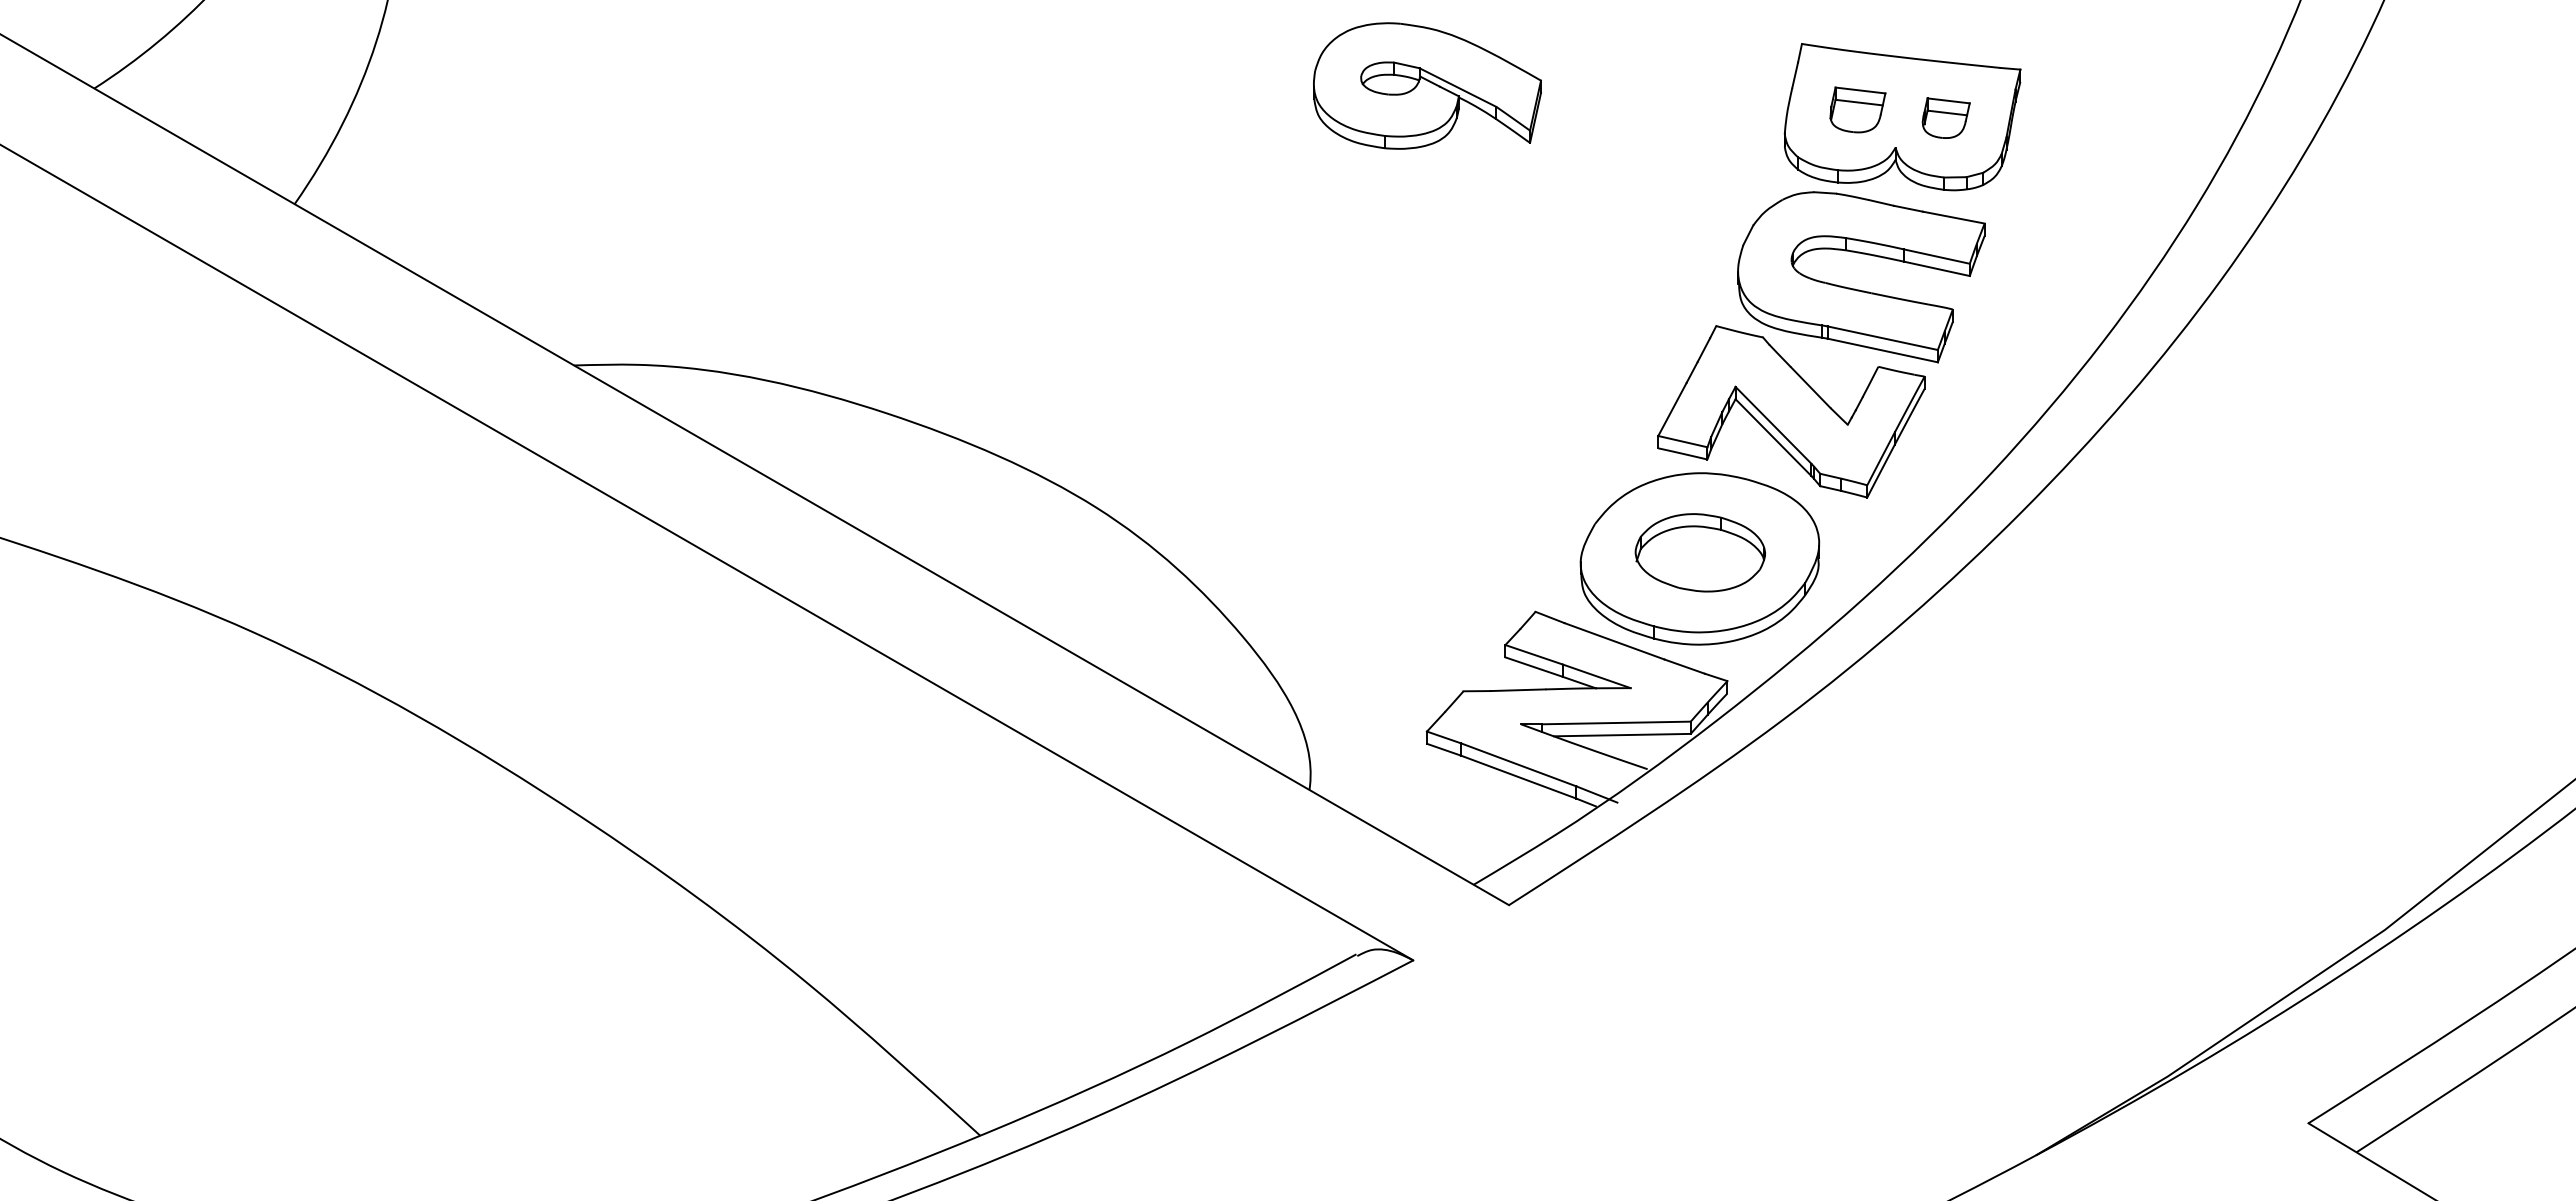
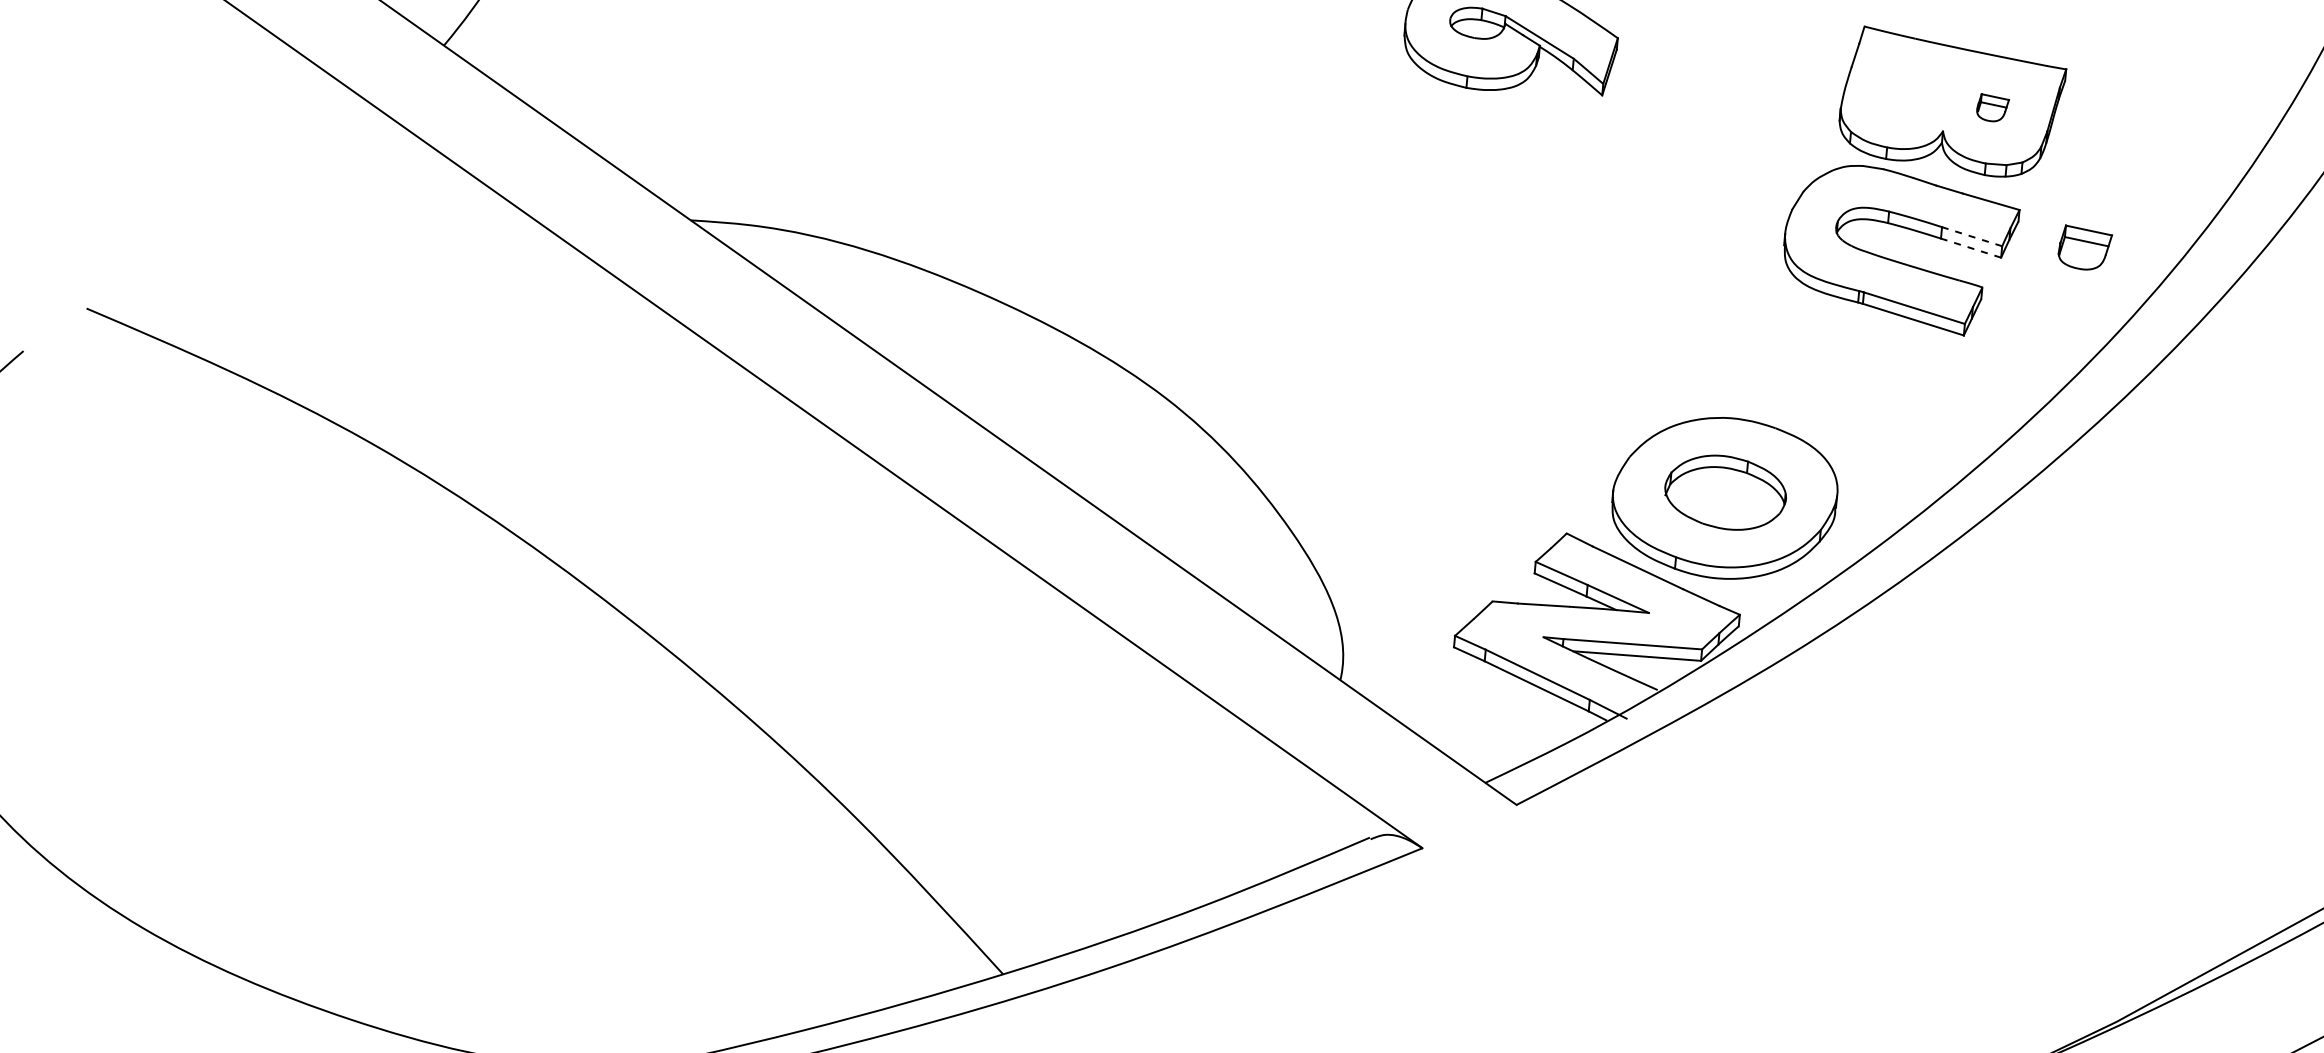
part: (1857, 109) -> (2084, 247), moved
part: (1945, 117) -> (1992, 107), size x0.7
line: (1936, 256) -> (1971, 236), solid -> dashed
line: (1936, 268) -> (1970, 247), solid -> dashed
part: (1791, 411) -> (1822, 368), removed

